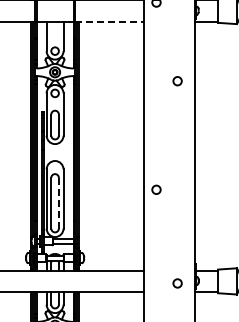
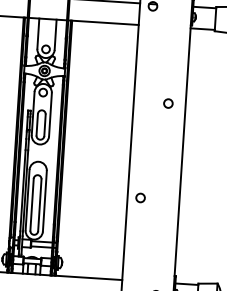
line: (109, 21) -> (103, 22), dashed -> solid
circle: (177, 81) -> (168, 103), moved
line: (58, 203) -> (39, 205), dashed -> solid

